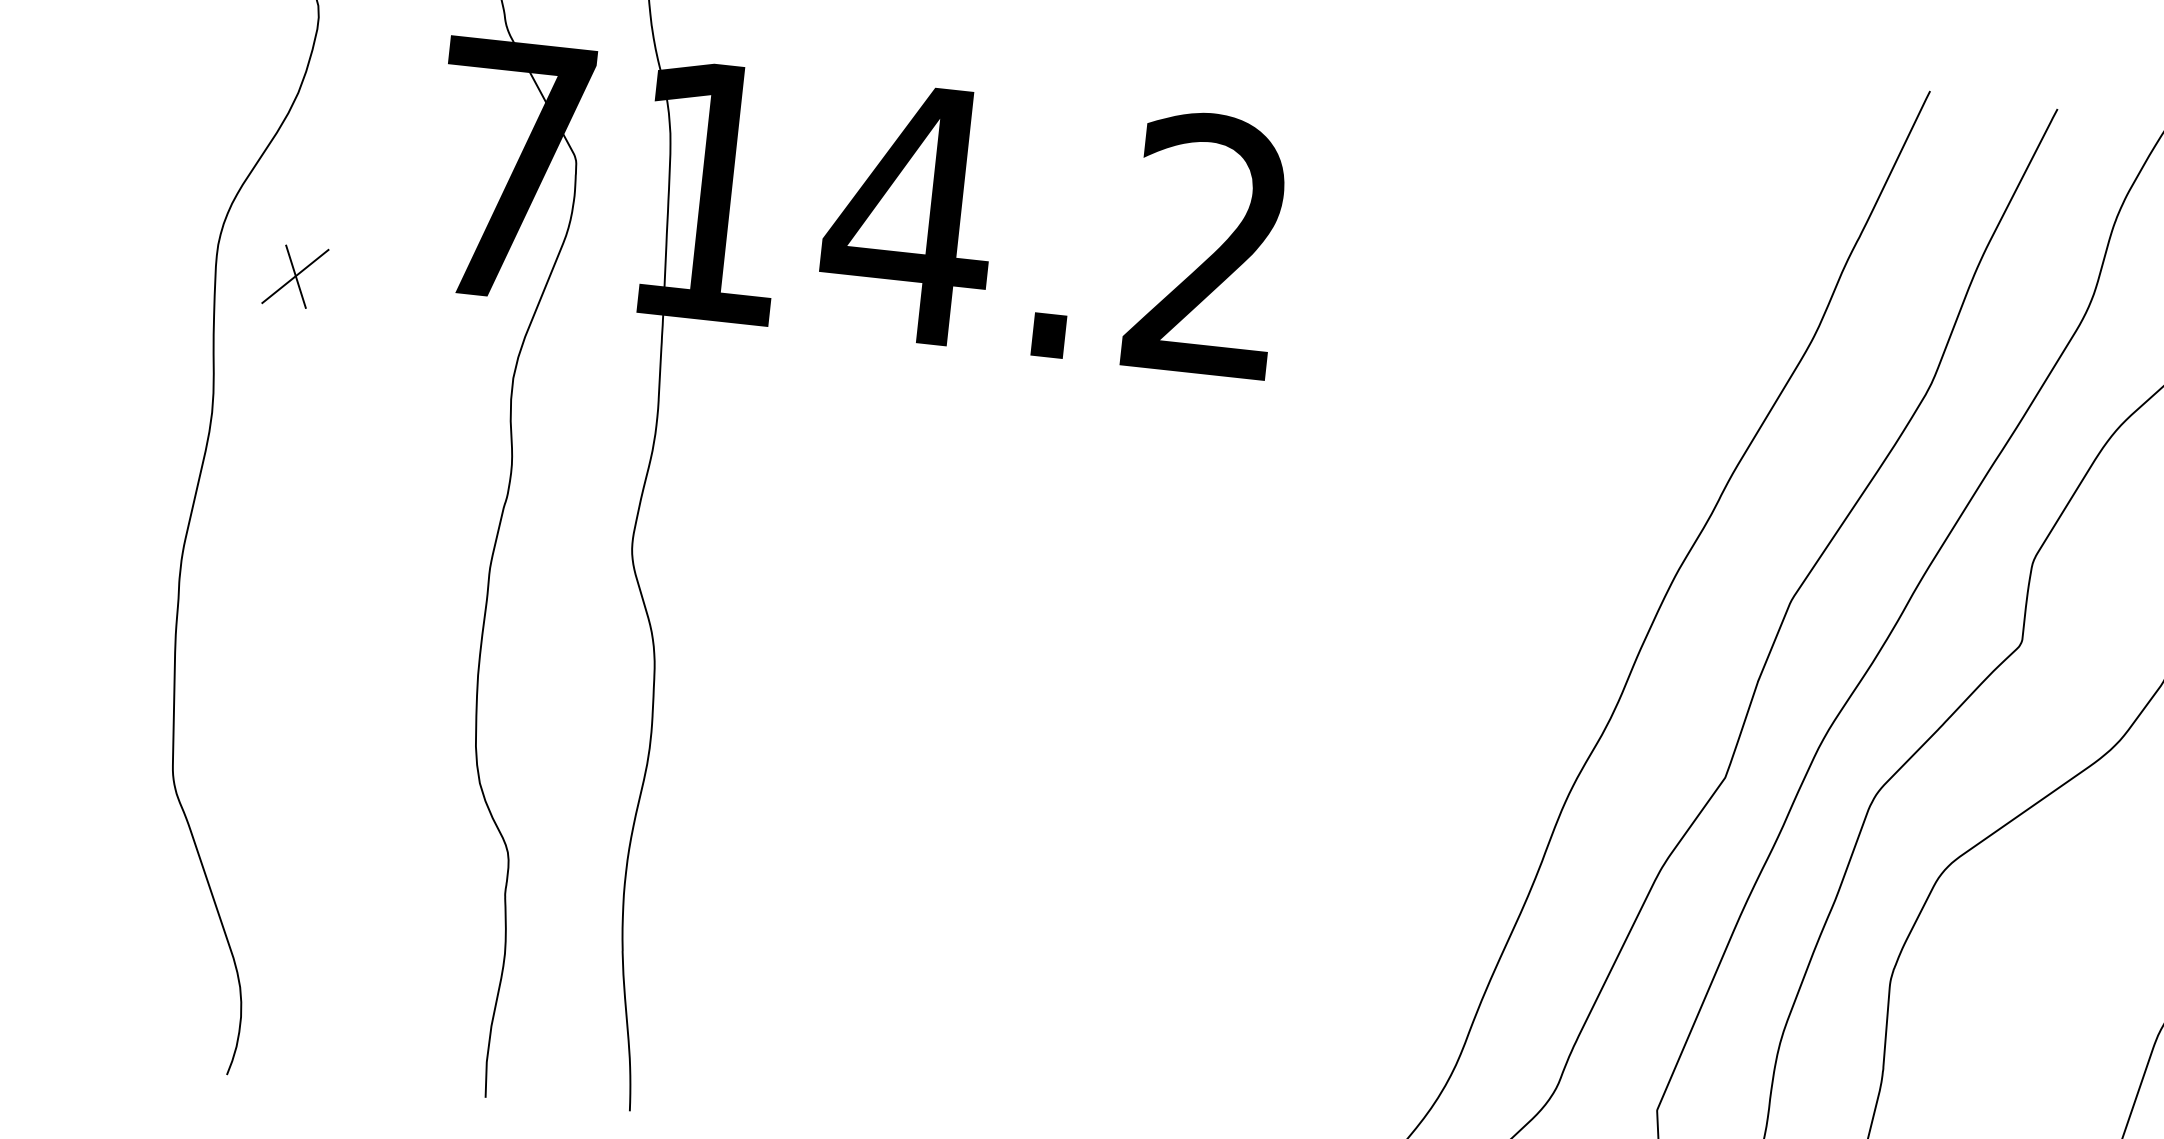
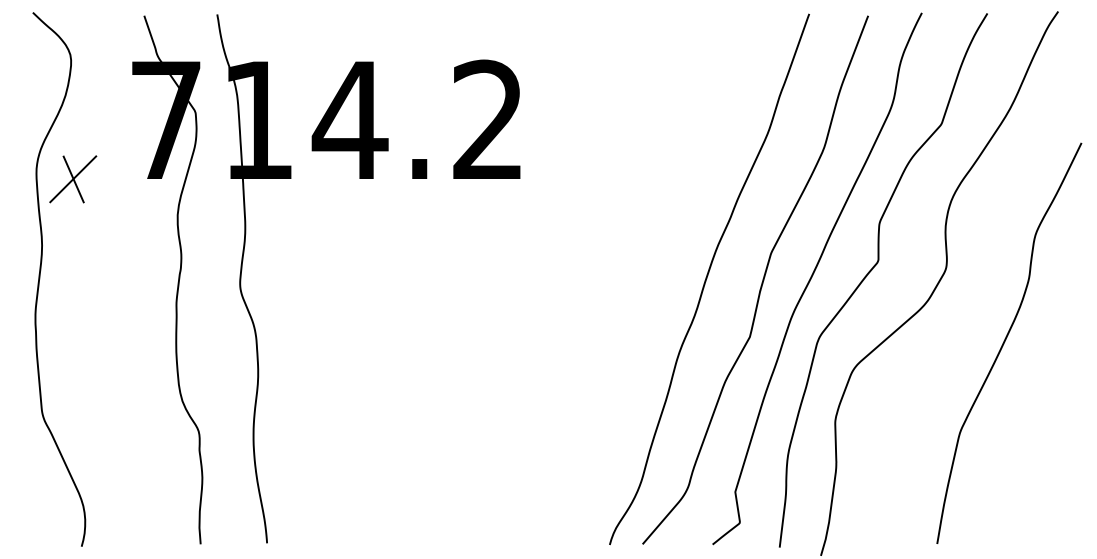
part: (295, 276) -> (73, 179), size x1.67

